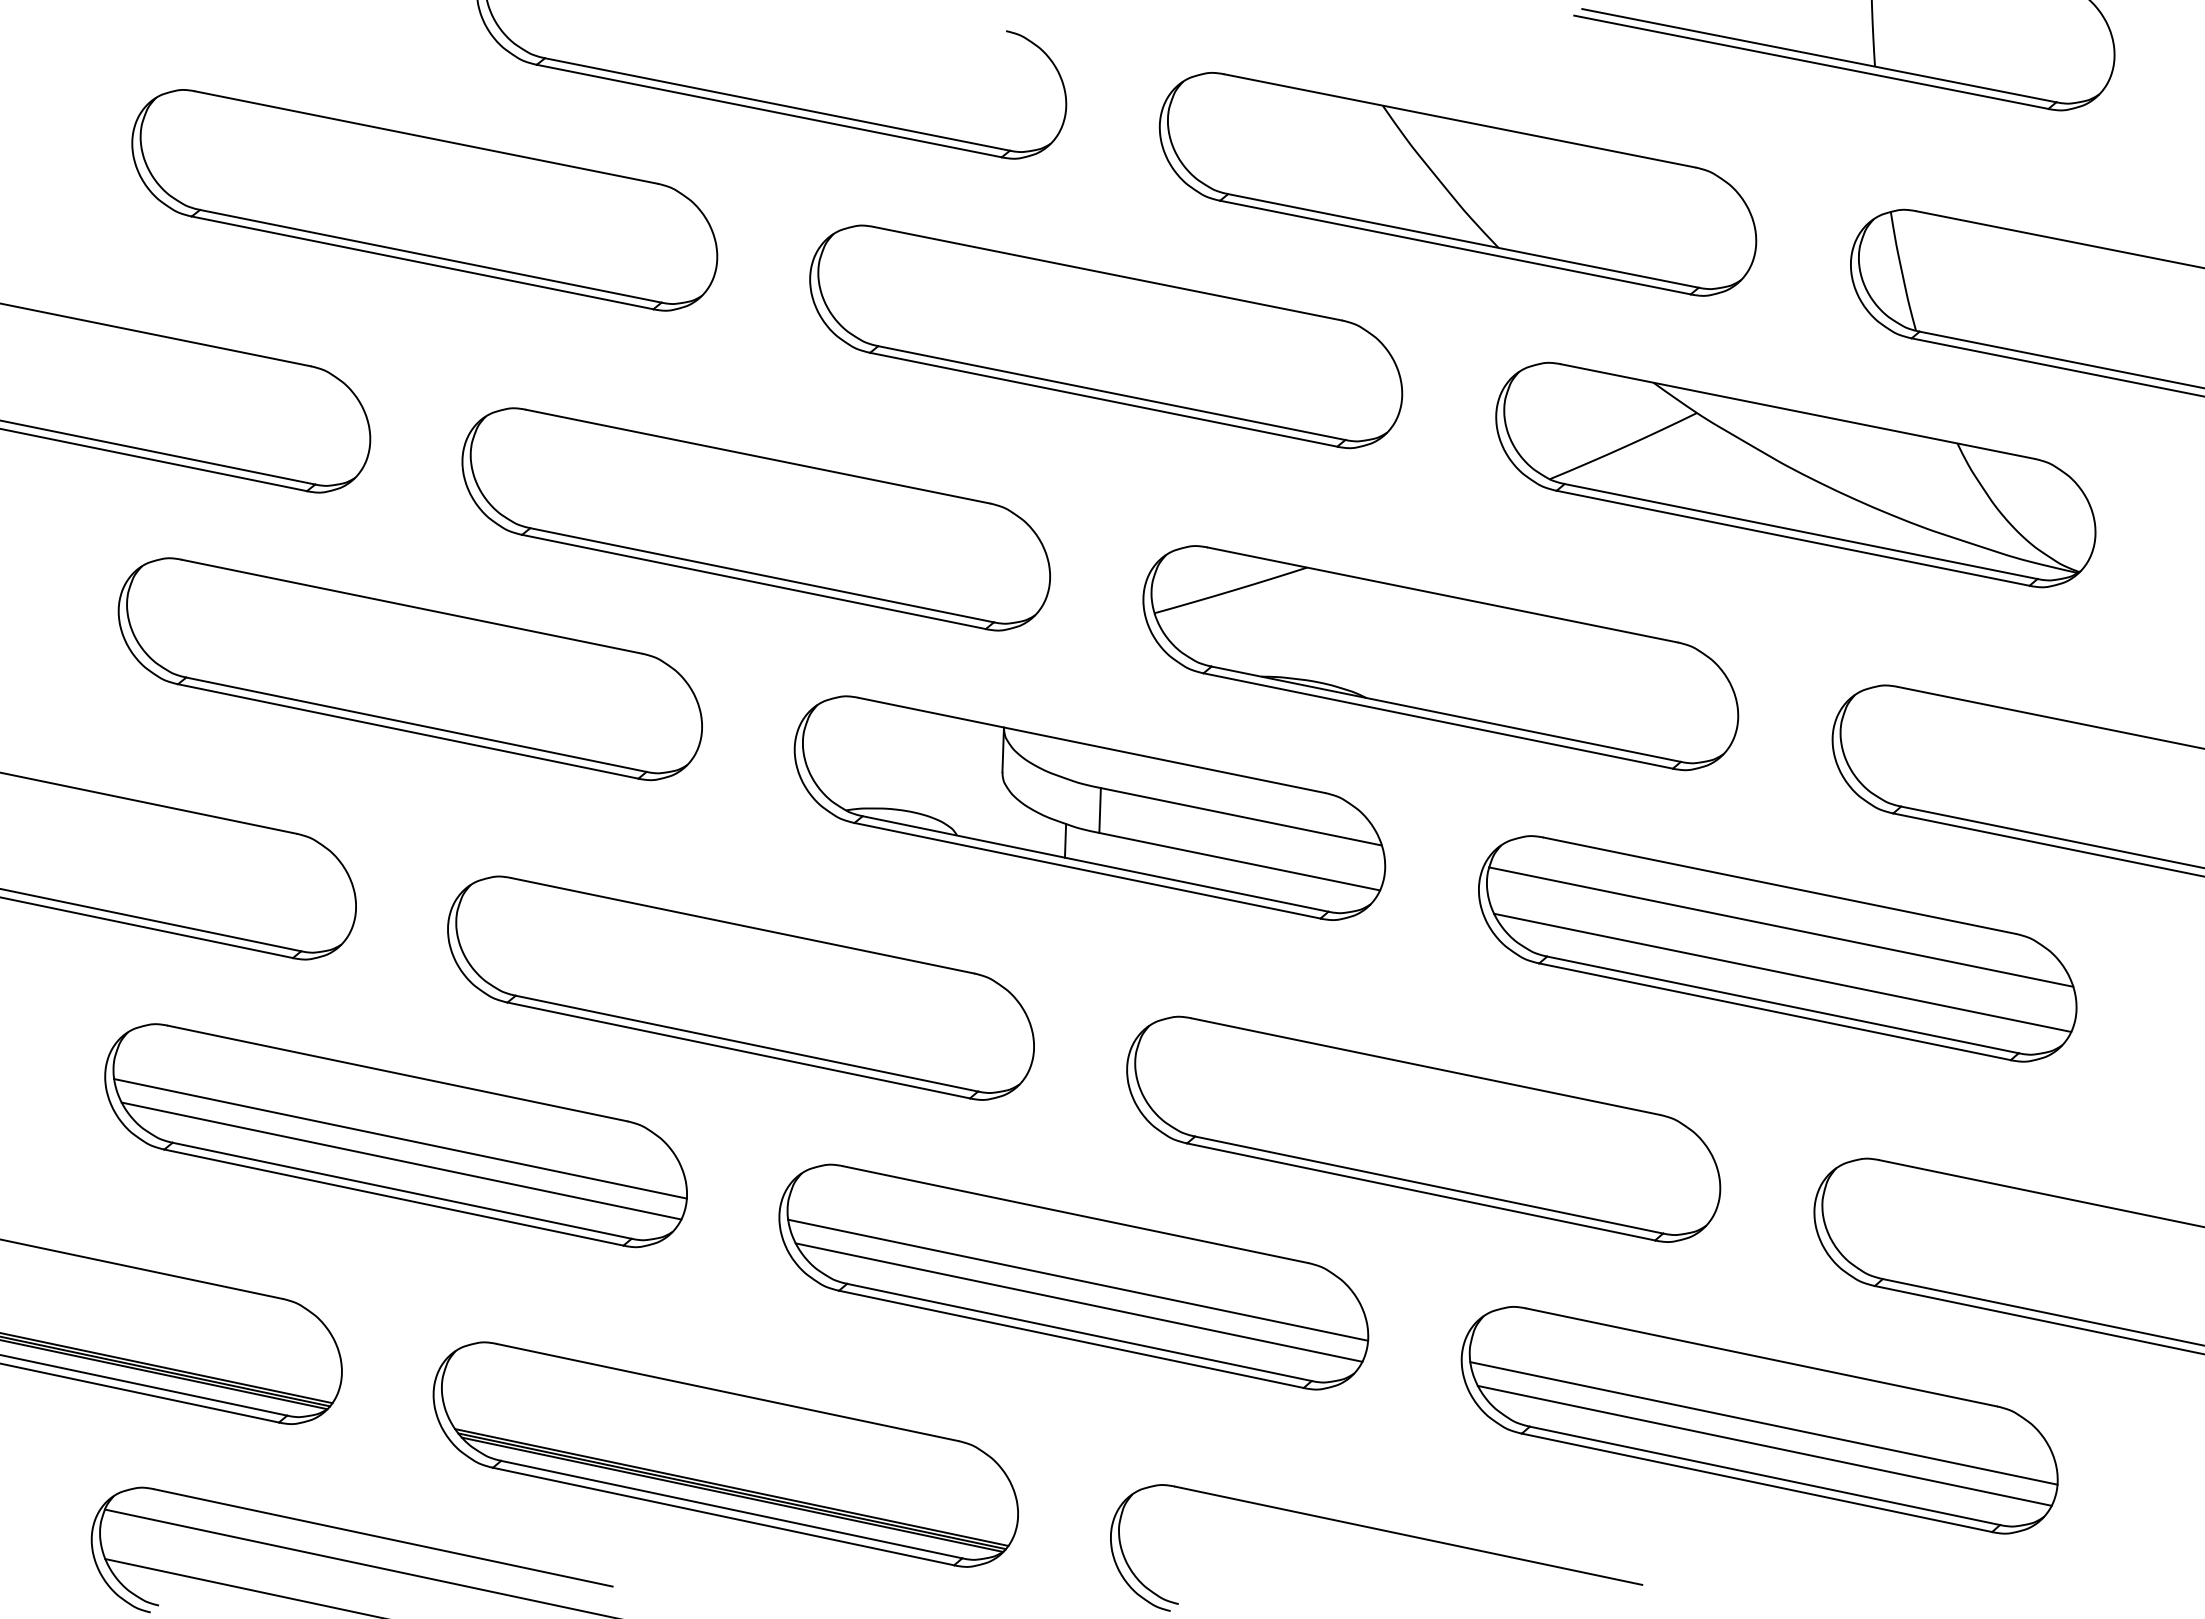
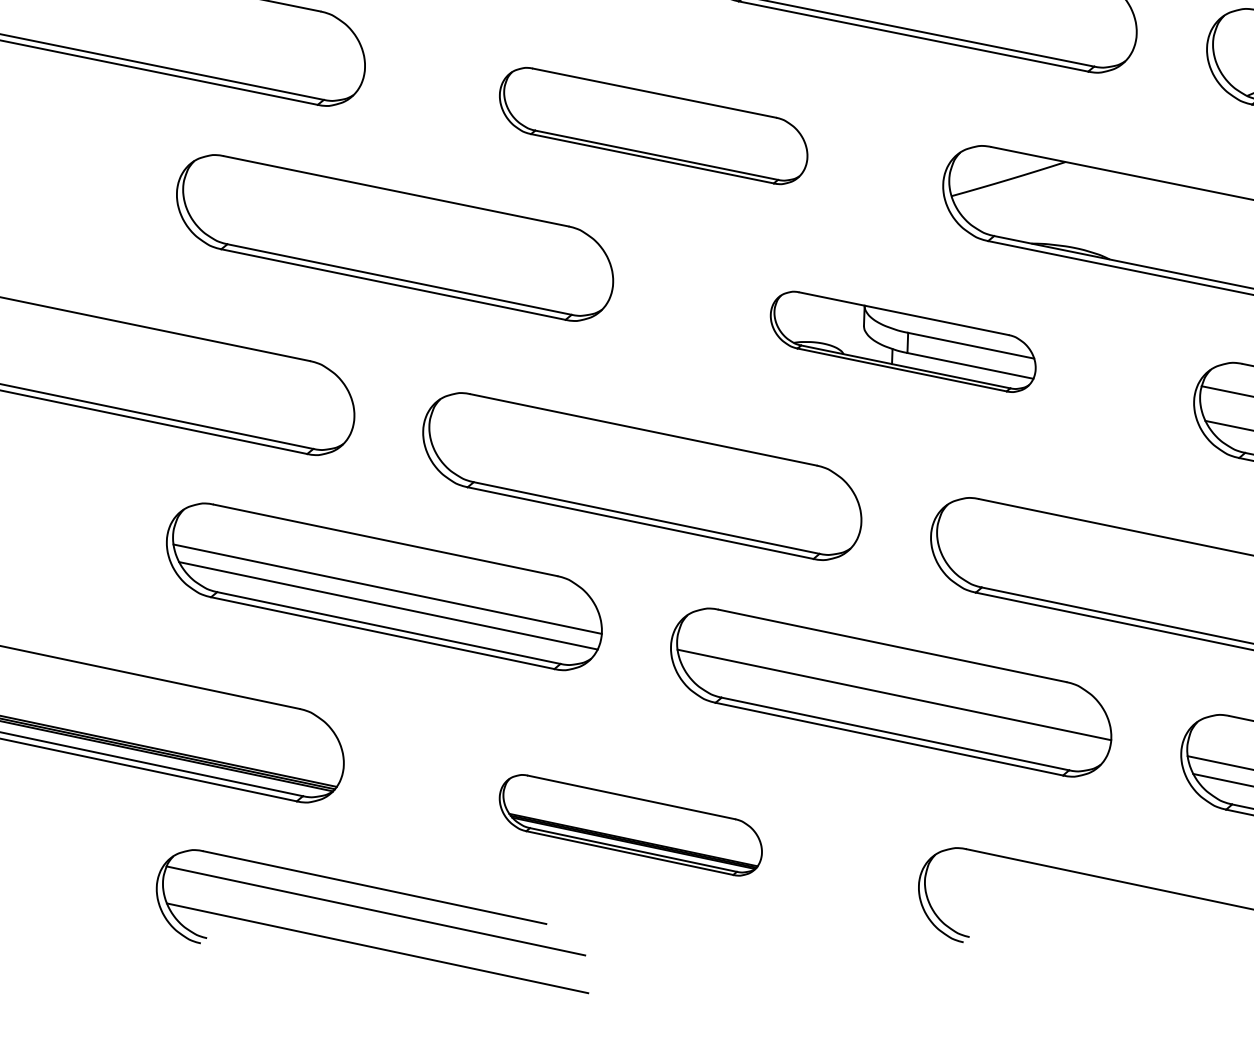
part: (755, 519) -> (653, 126), size x0.7
part: (1089, 807) -> (902, 341), size x0.6
line: (1078, 1302) -> (894, 711), removed
part: (725, 1454) -> (630, 825), size x0.6

